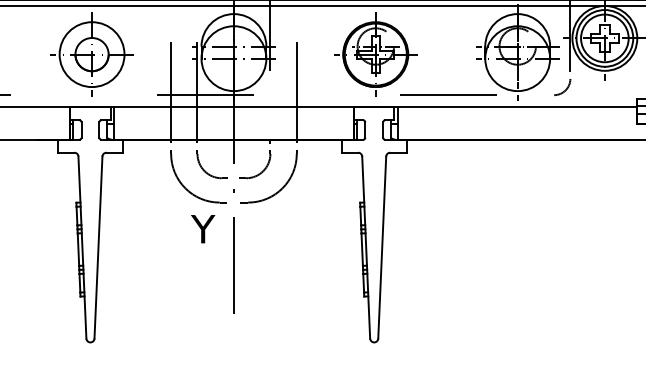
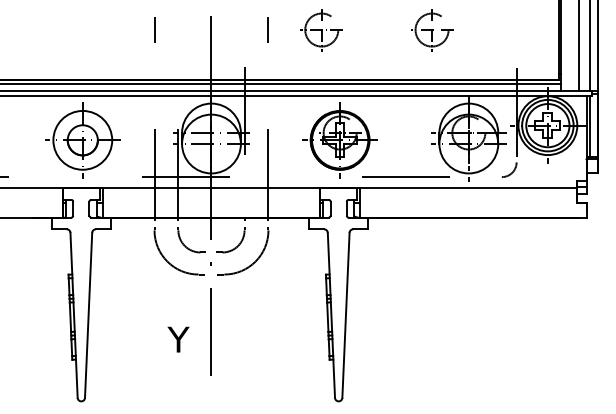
text: (203, 228) -> (178, 339), moved

